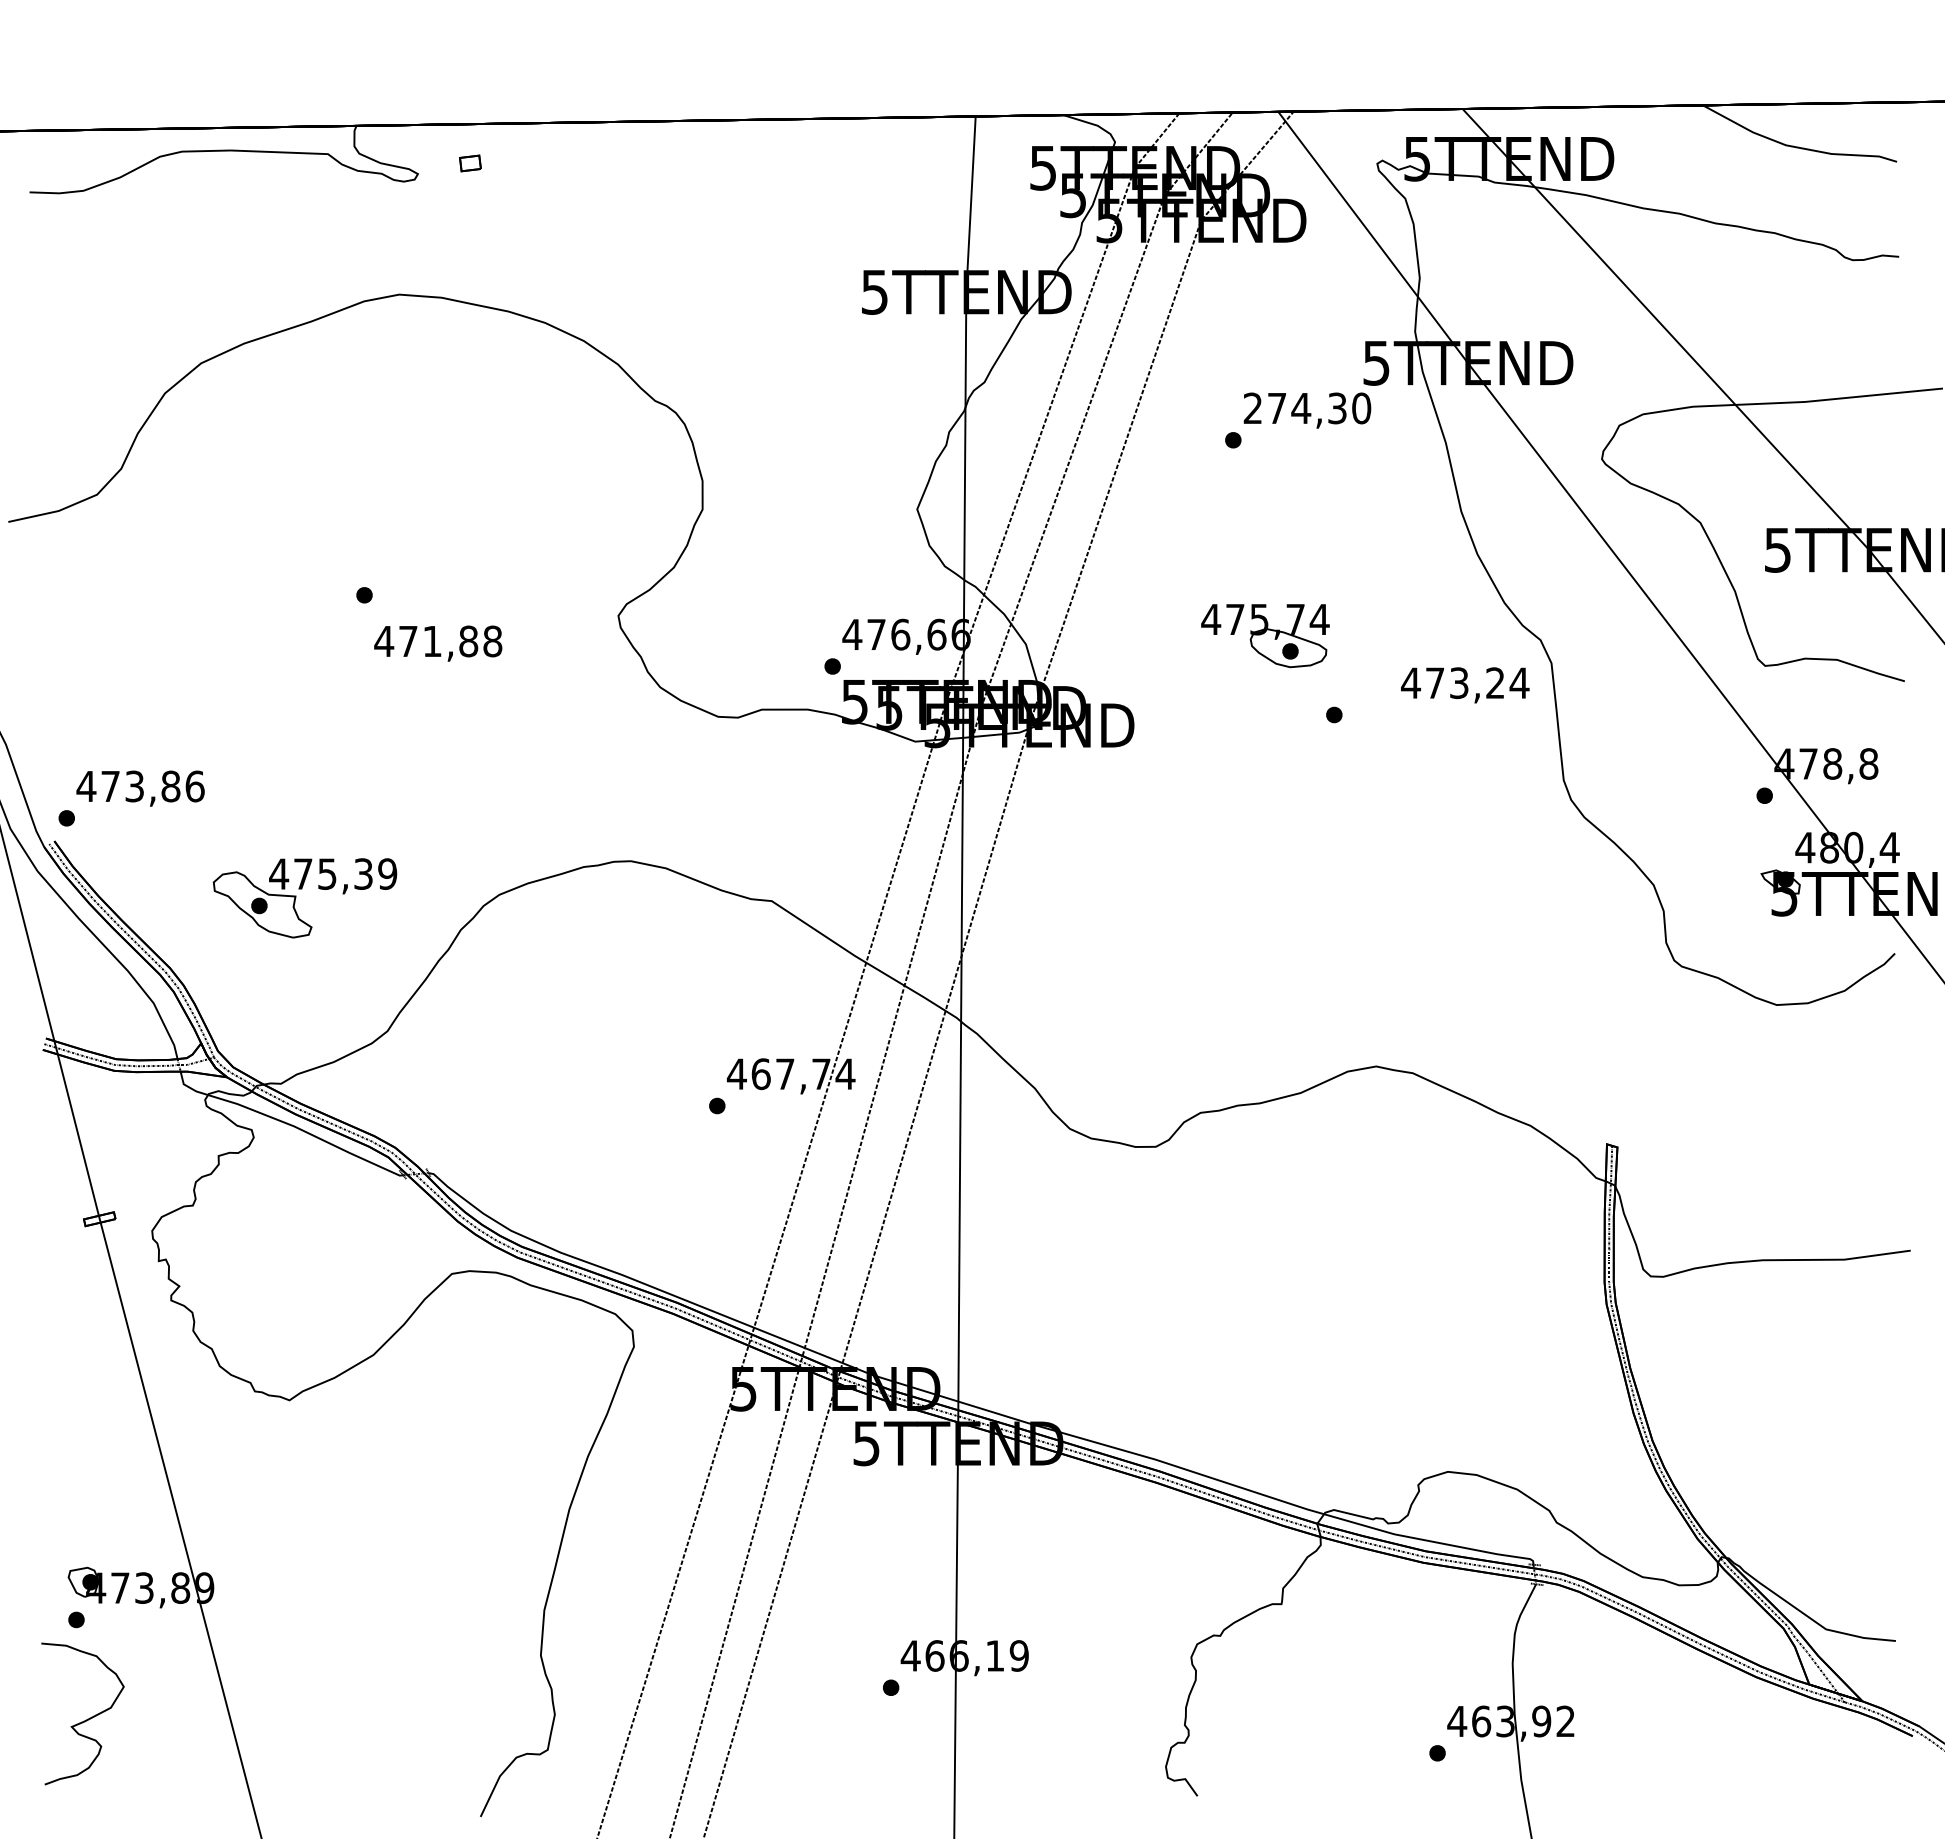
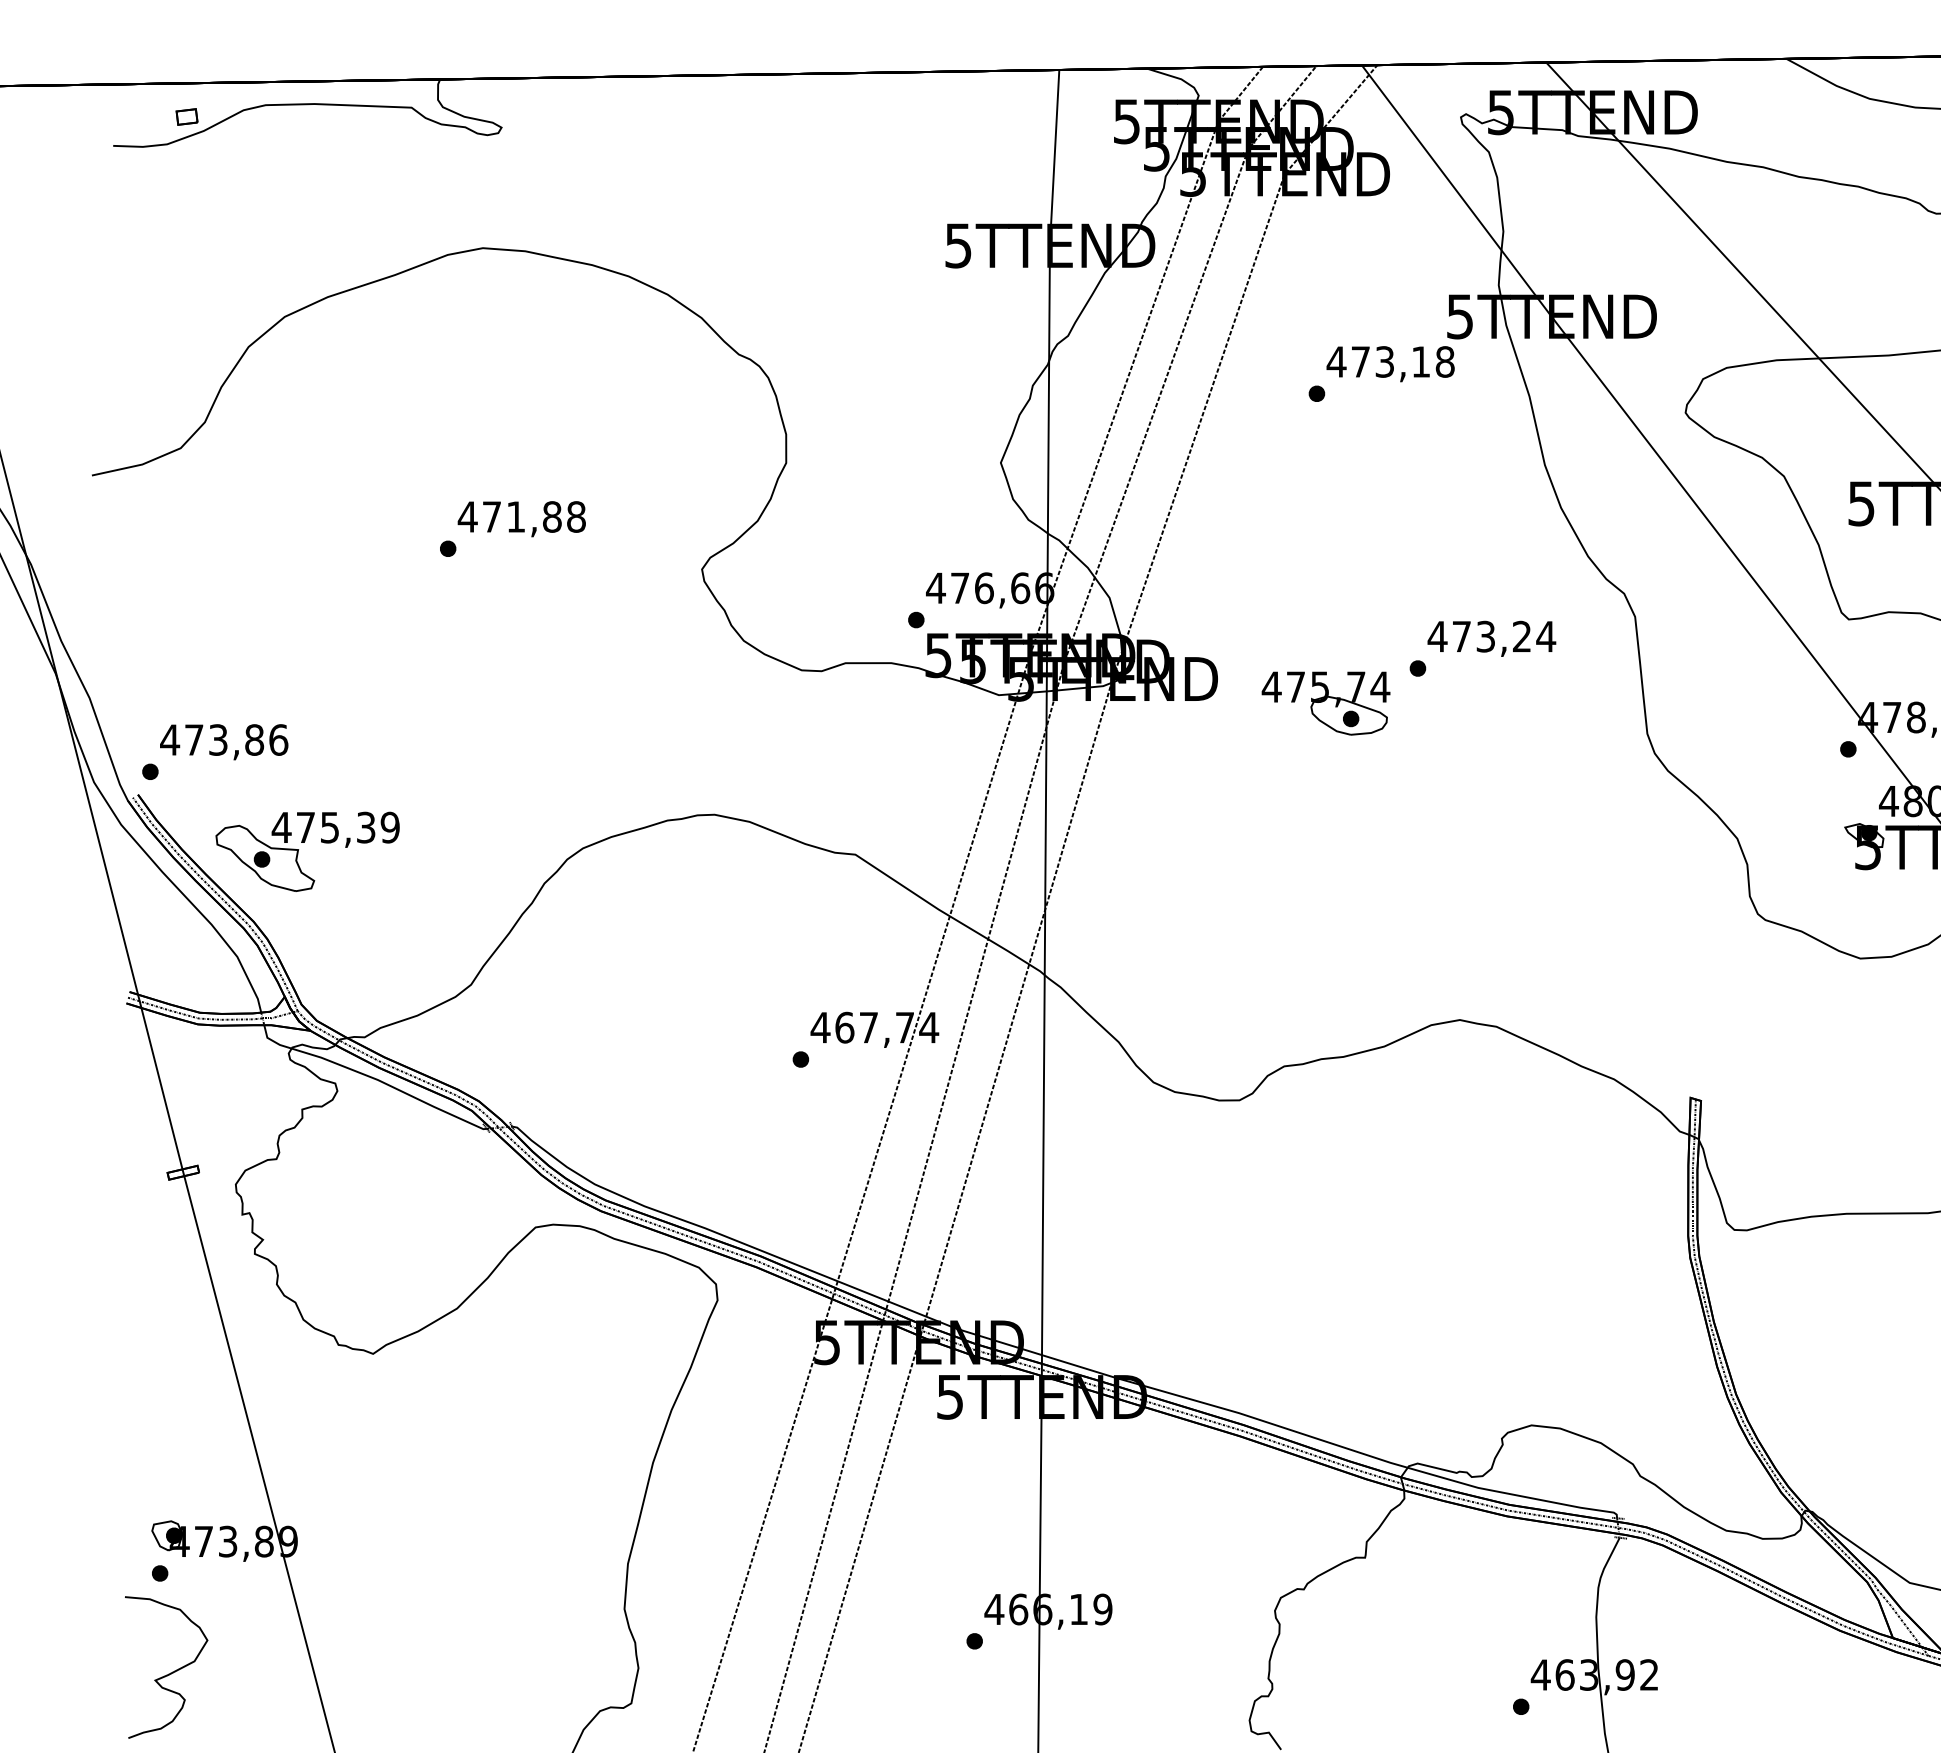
part: (470, 163) -> (187, 117), moved
text: (1307, 408) -> (1391, 362), 274,30 -> 473,18
part: (1265, 636) -> (1326, 704), moved
text: (438, 643) -> (522, 519), moved
text: (1465, 685) -> (1492, 639), moved
part: (296, 897) -> (299, 851), moved

